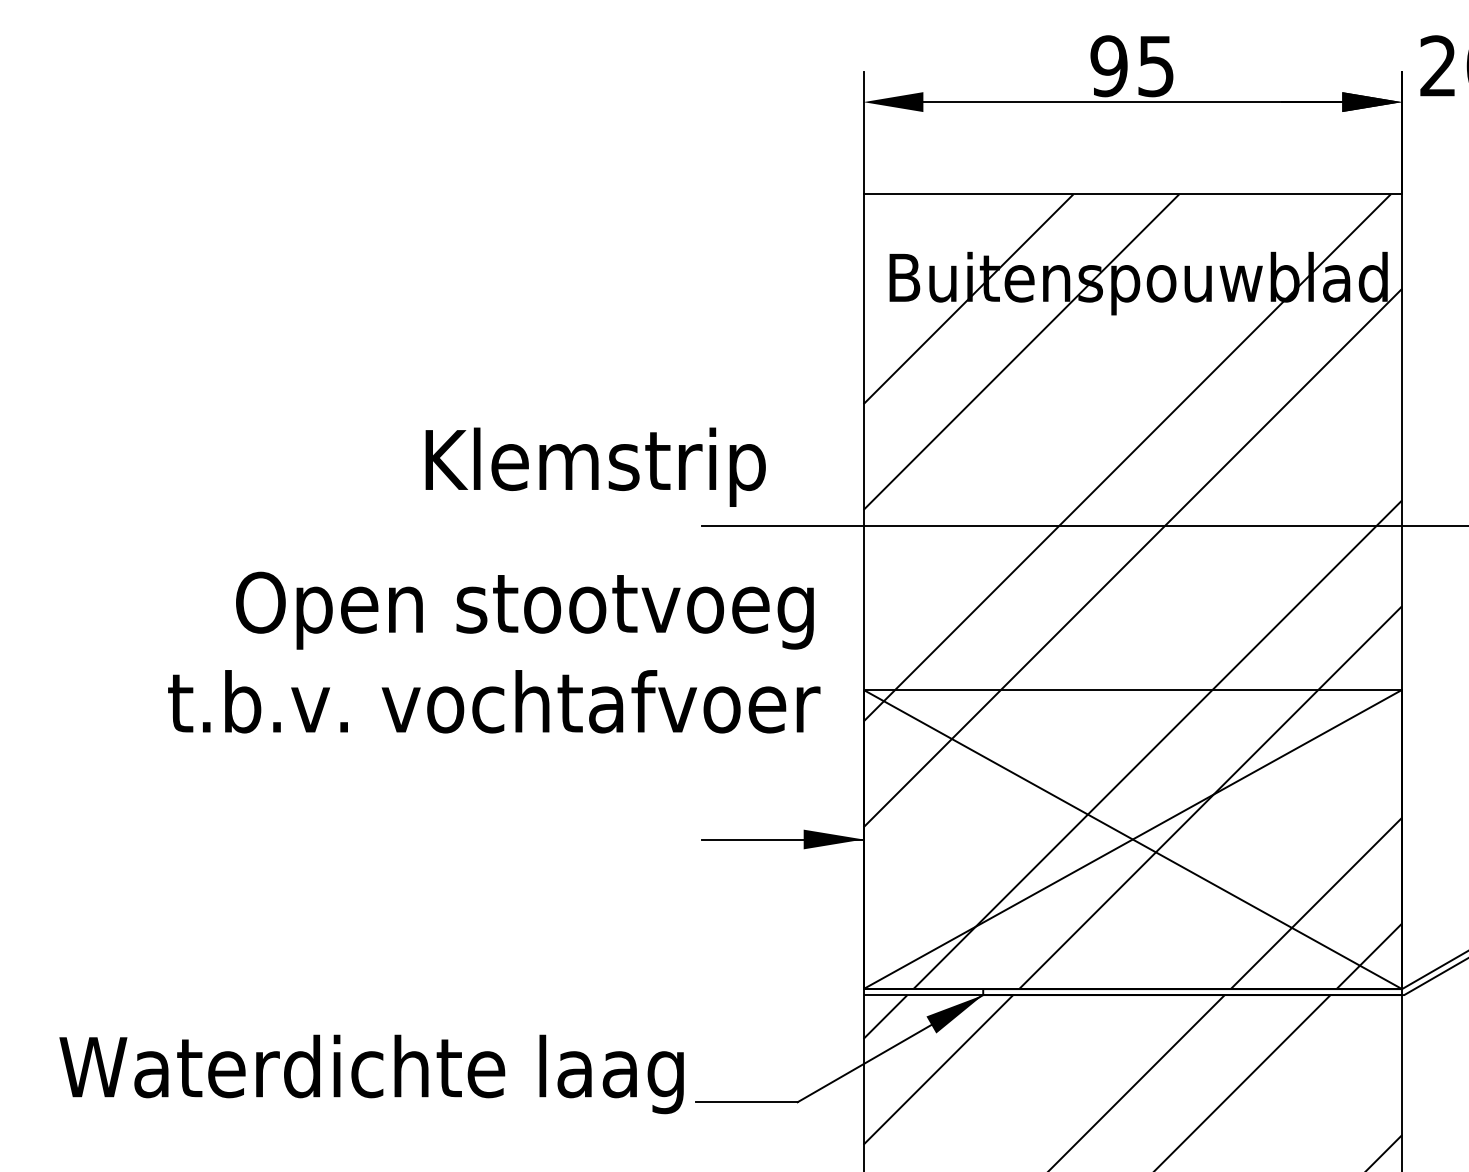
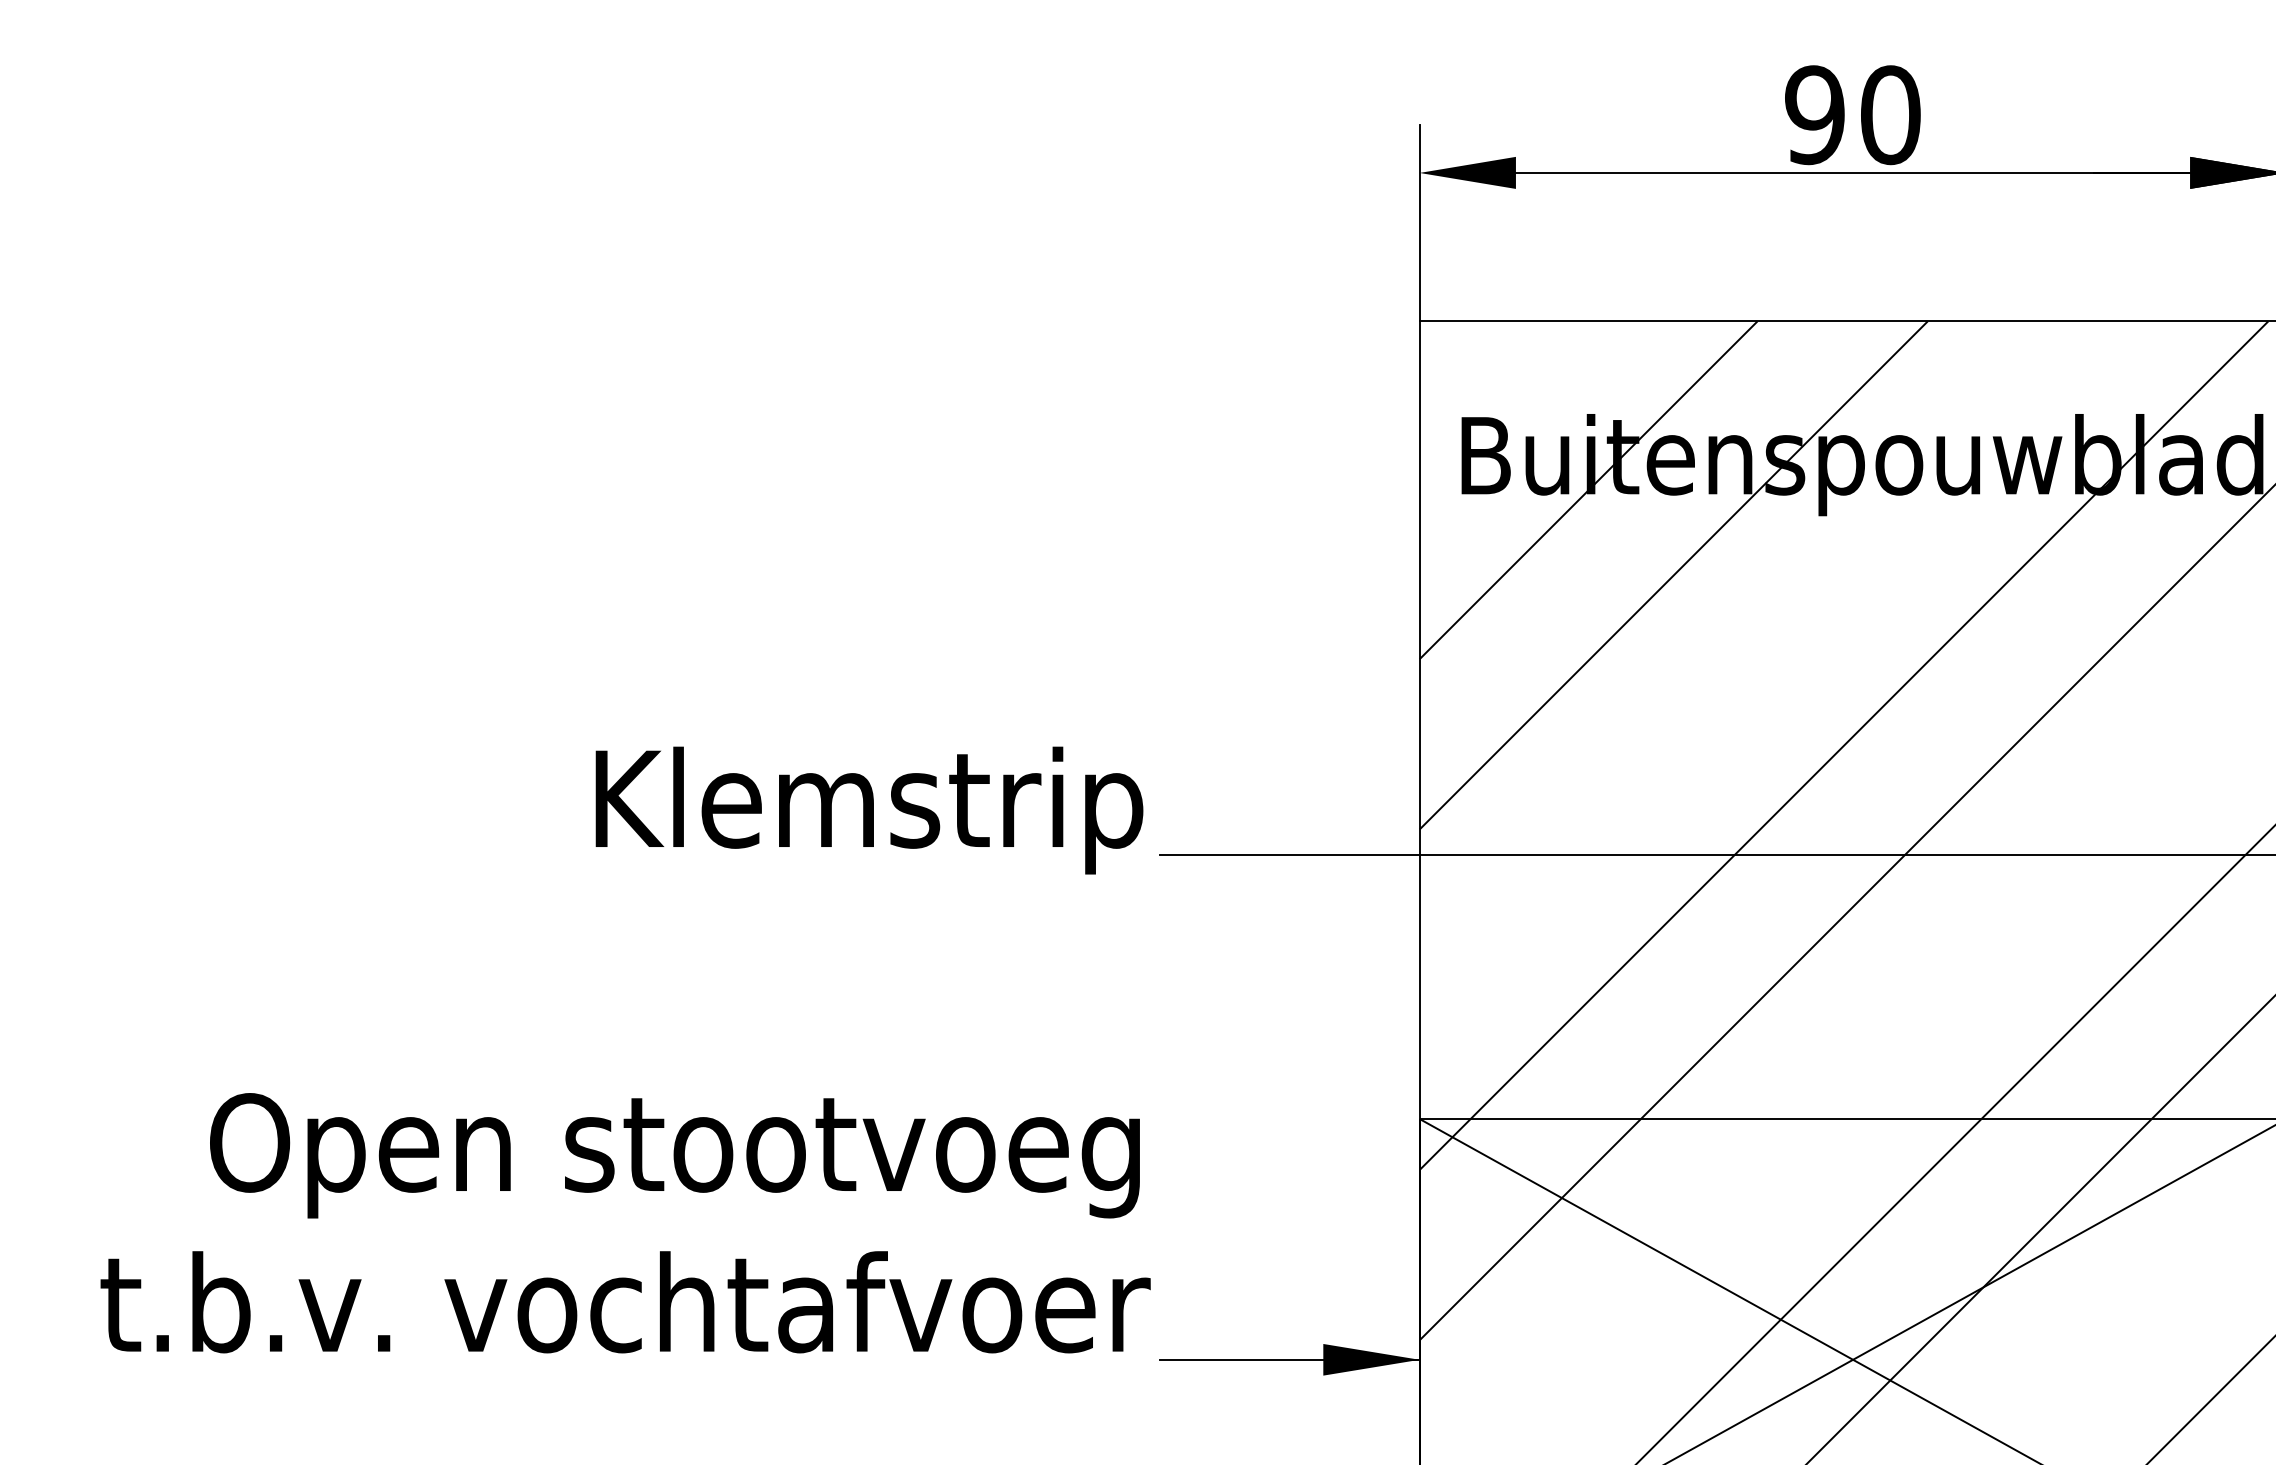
text: (1155, 66) -> (1889, 115), 95 -> 90
text: (595, 466) -> (869, 809), moved
text: (494, 652) -> (626, 1222), moved

